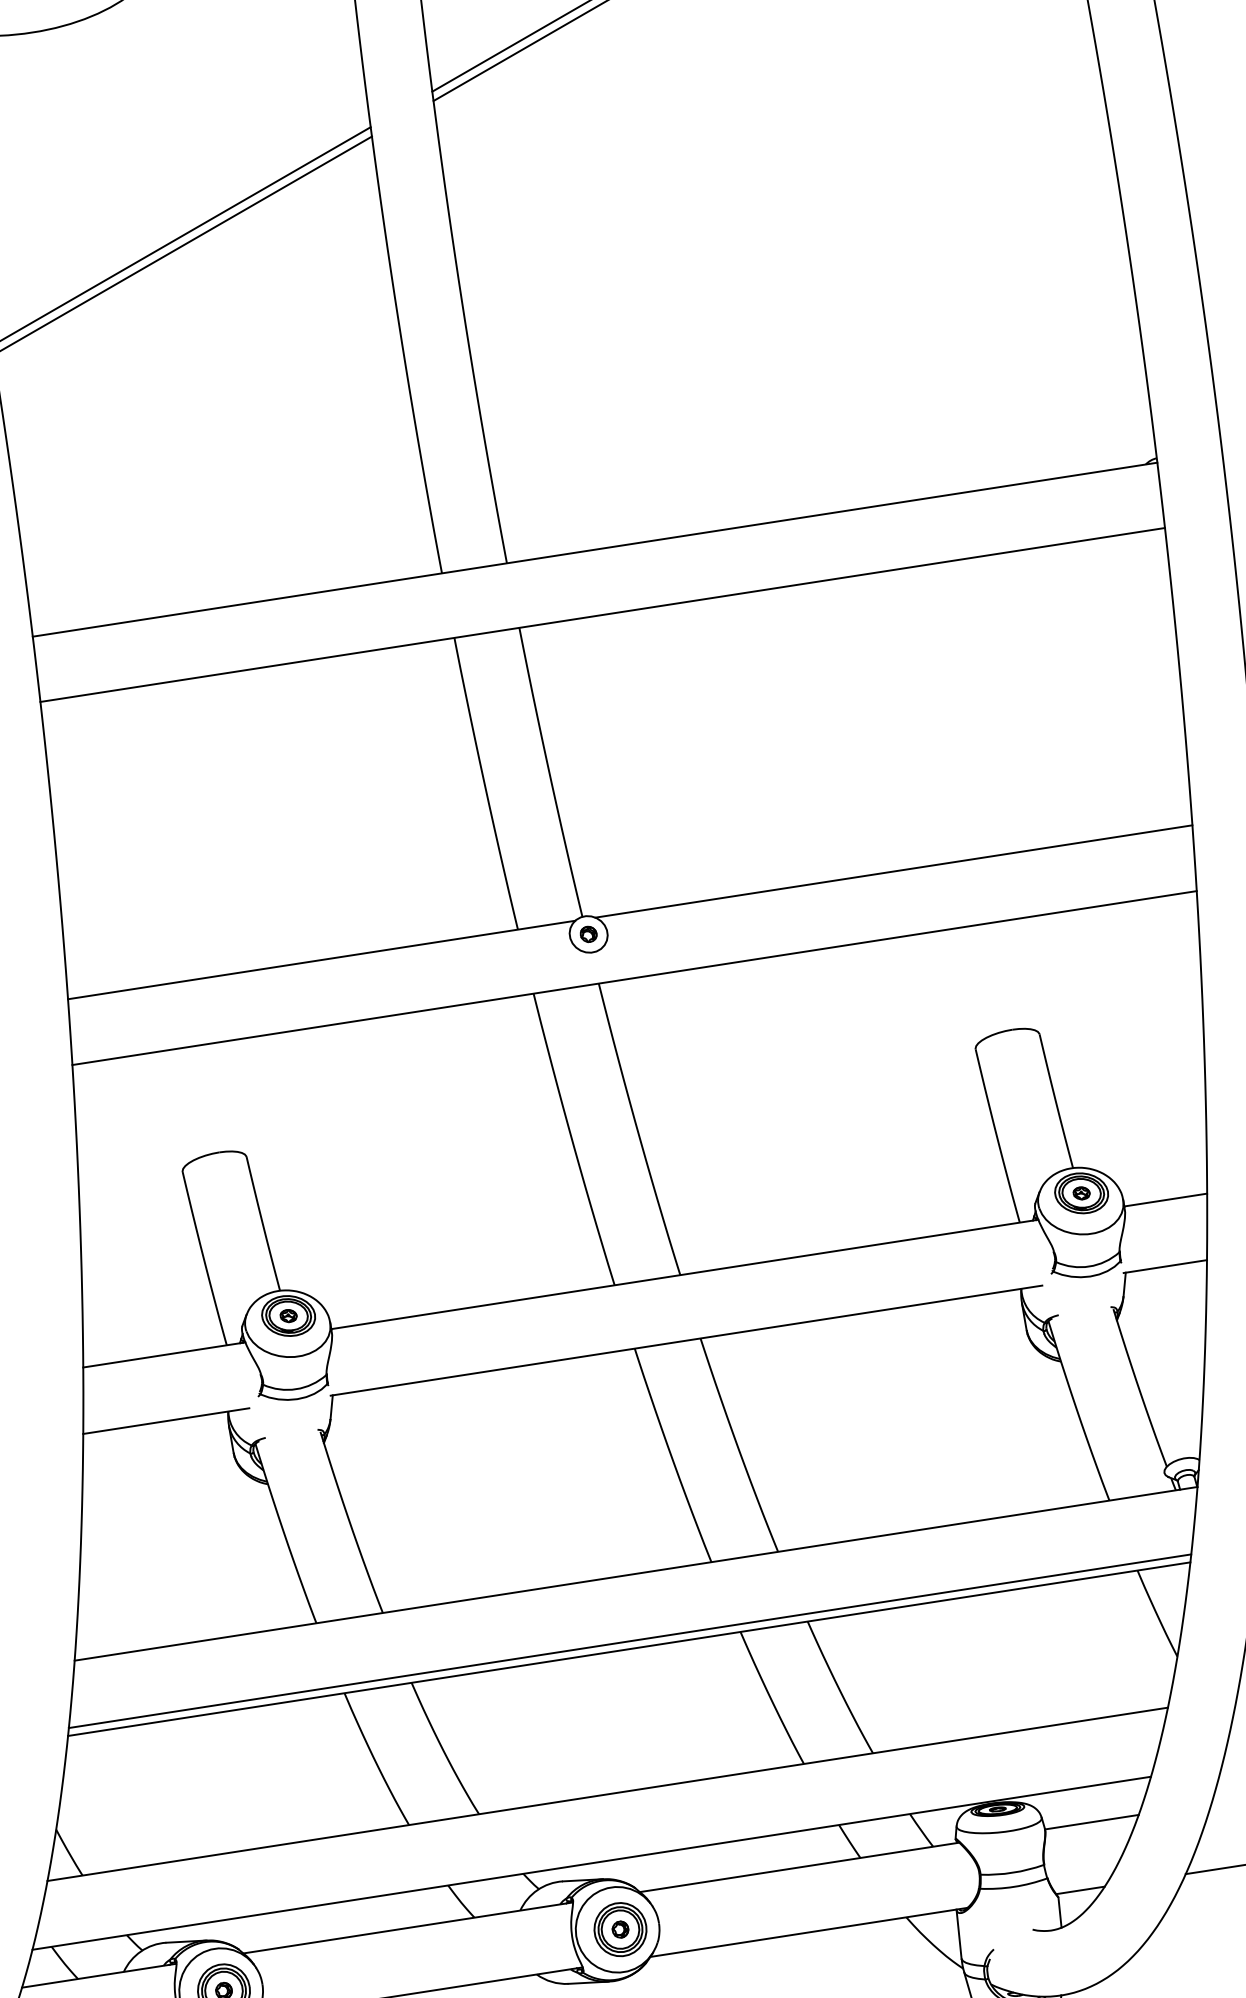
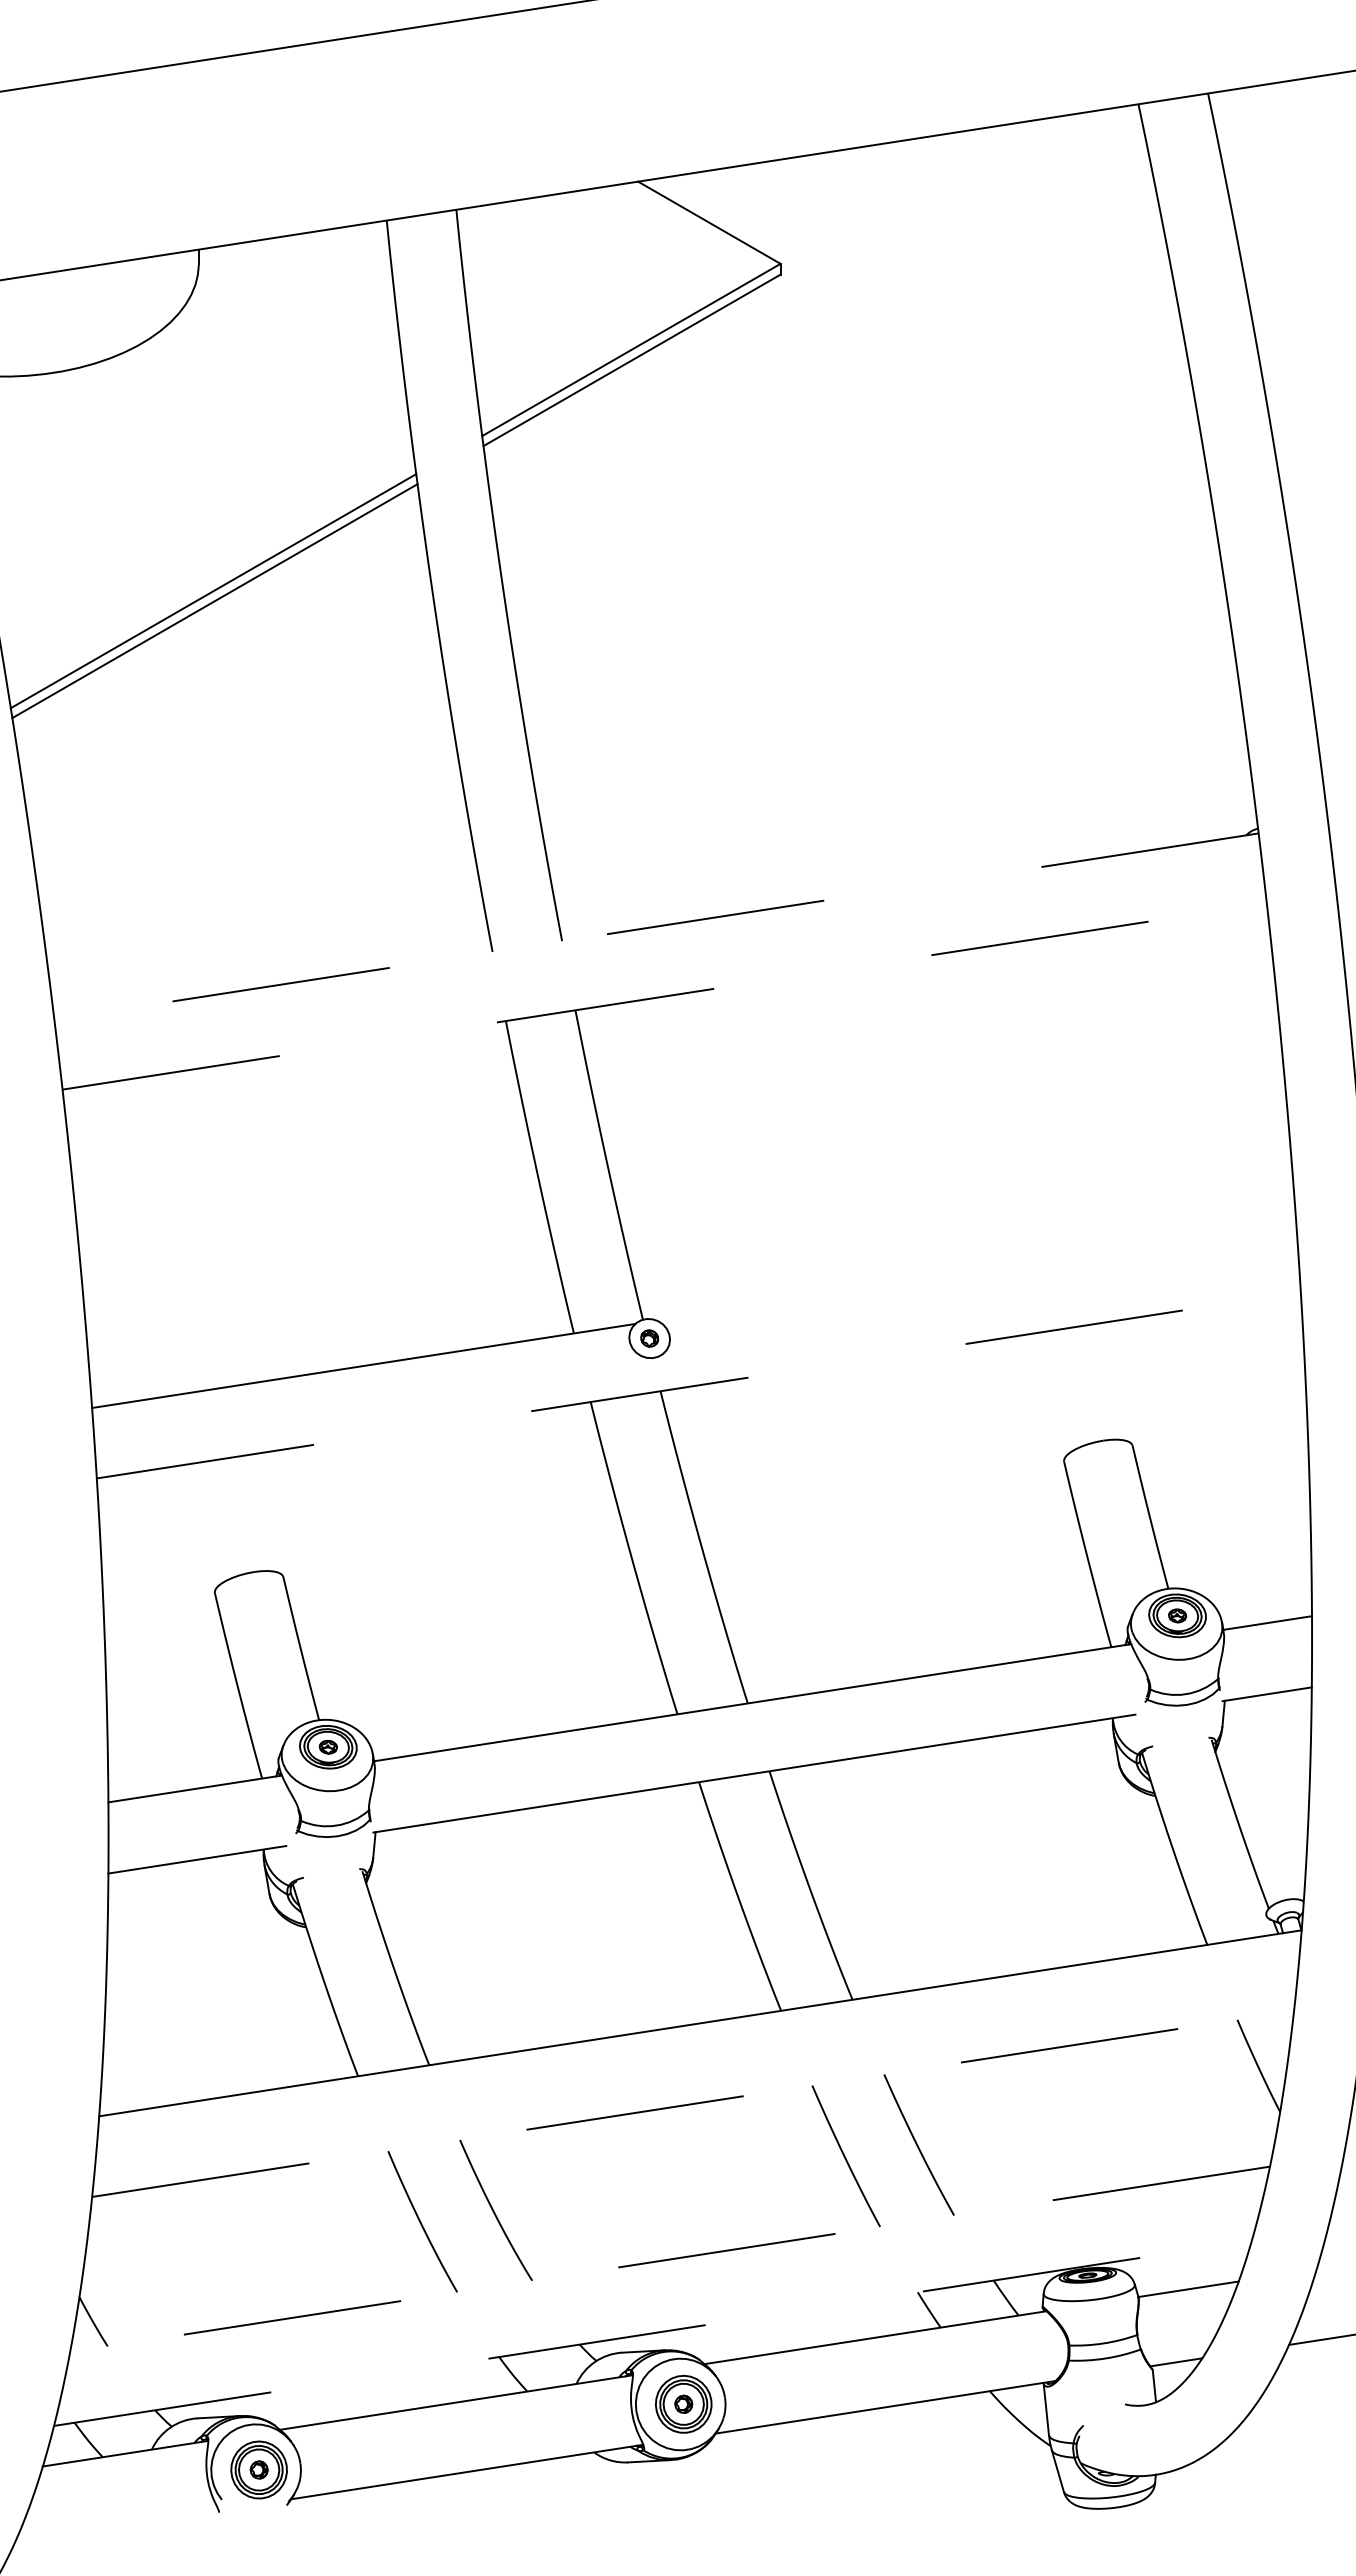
line: (595, 549) -> (656, 926), solid -> dashed
line: (603, 614) -> (665, 996), solid -> dashed
line: (893, 870) -> (976, 1270), removed
line: (635, 978) -> (699, 1385), solid -> dashed
line: (629, 1641) -> (693, 2095), removed
line: (629, 1648) -> (693, 2103), solid -> dashed
line: (607, 1794) -> (669, 2259), solid -> dashed
line: (592, 1863) -> (653, 2333), solid -> dashed

